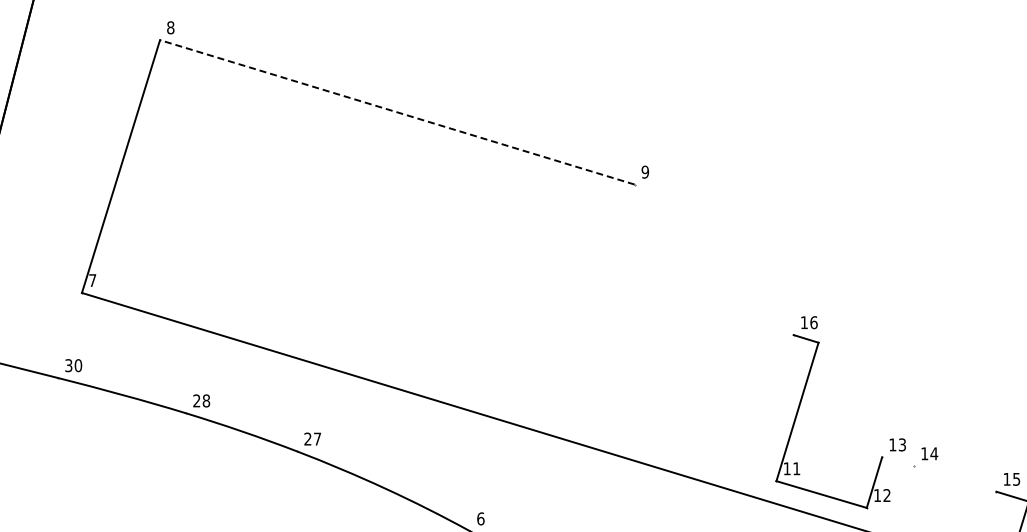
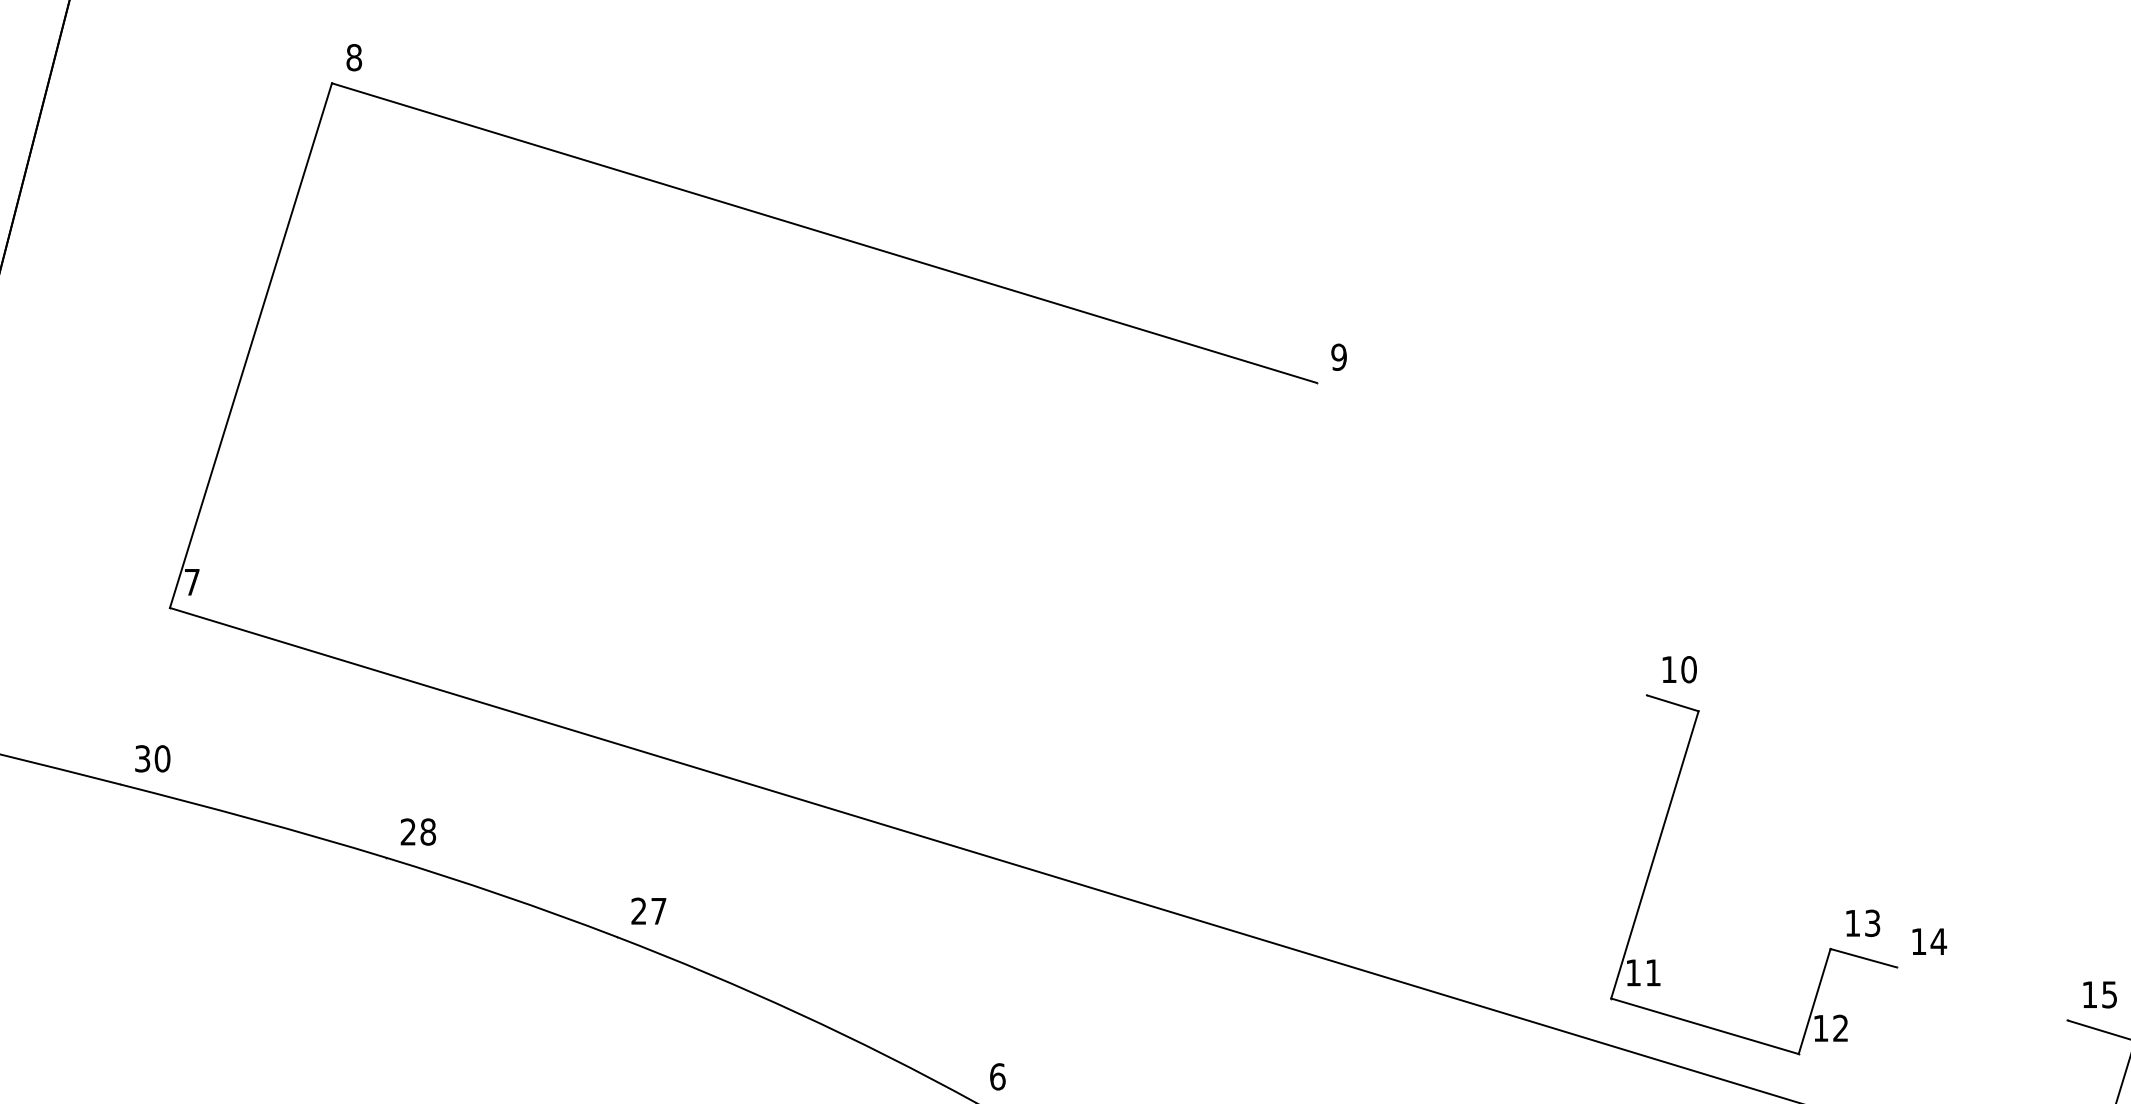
line: (396, 112) -> (822, 233), dashed -> solid
text: (813, 322) -> (1688, 669), 16 -> 10
line: (898, 461) -> (1864, 957), added

